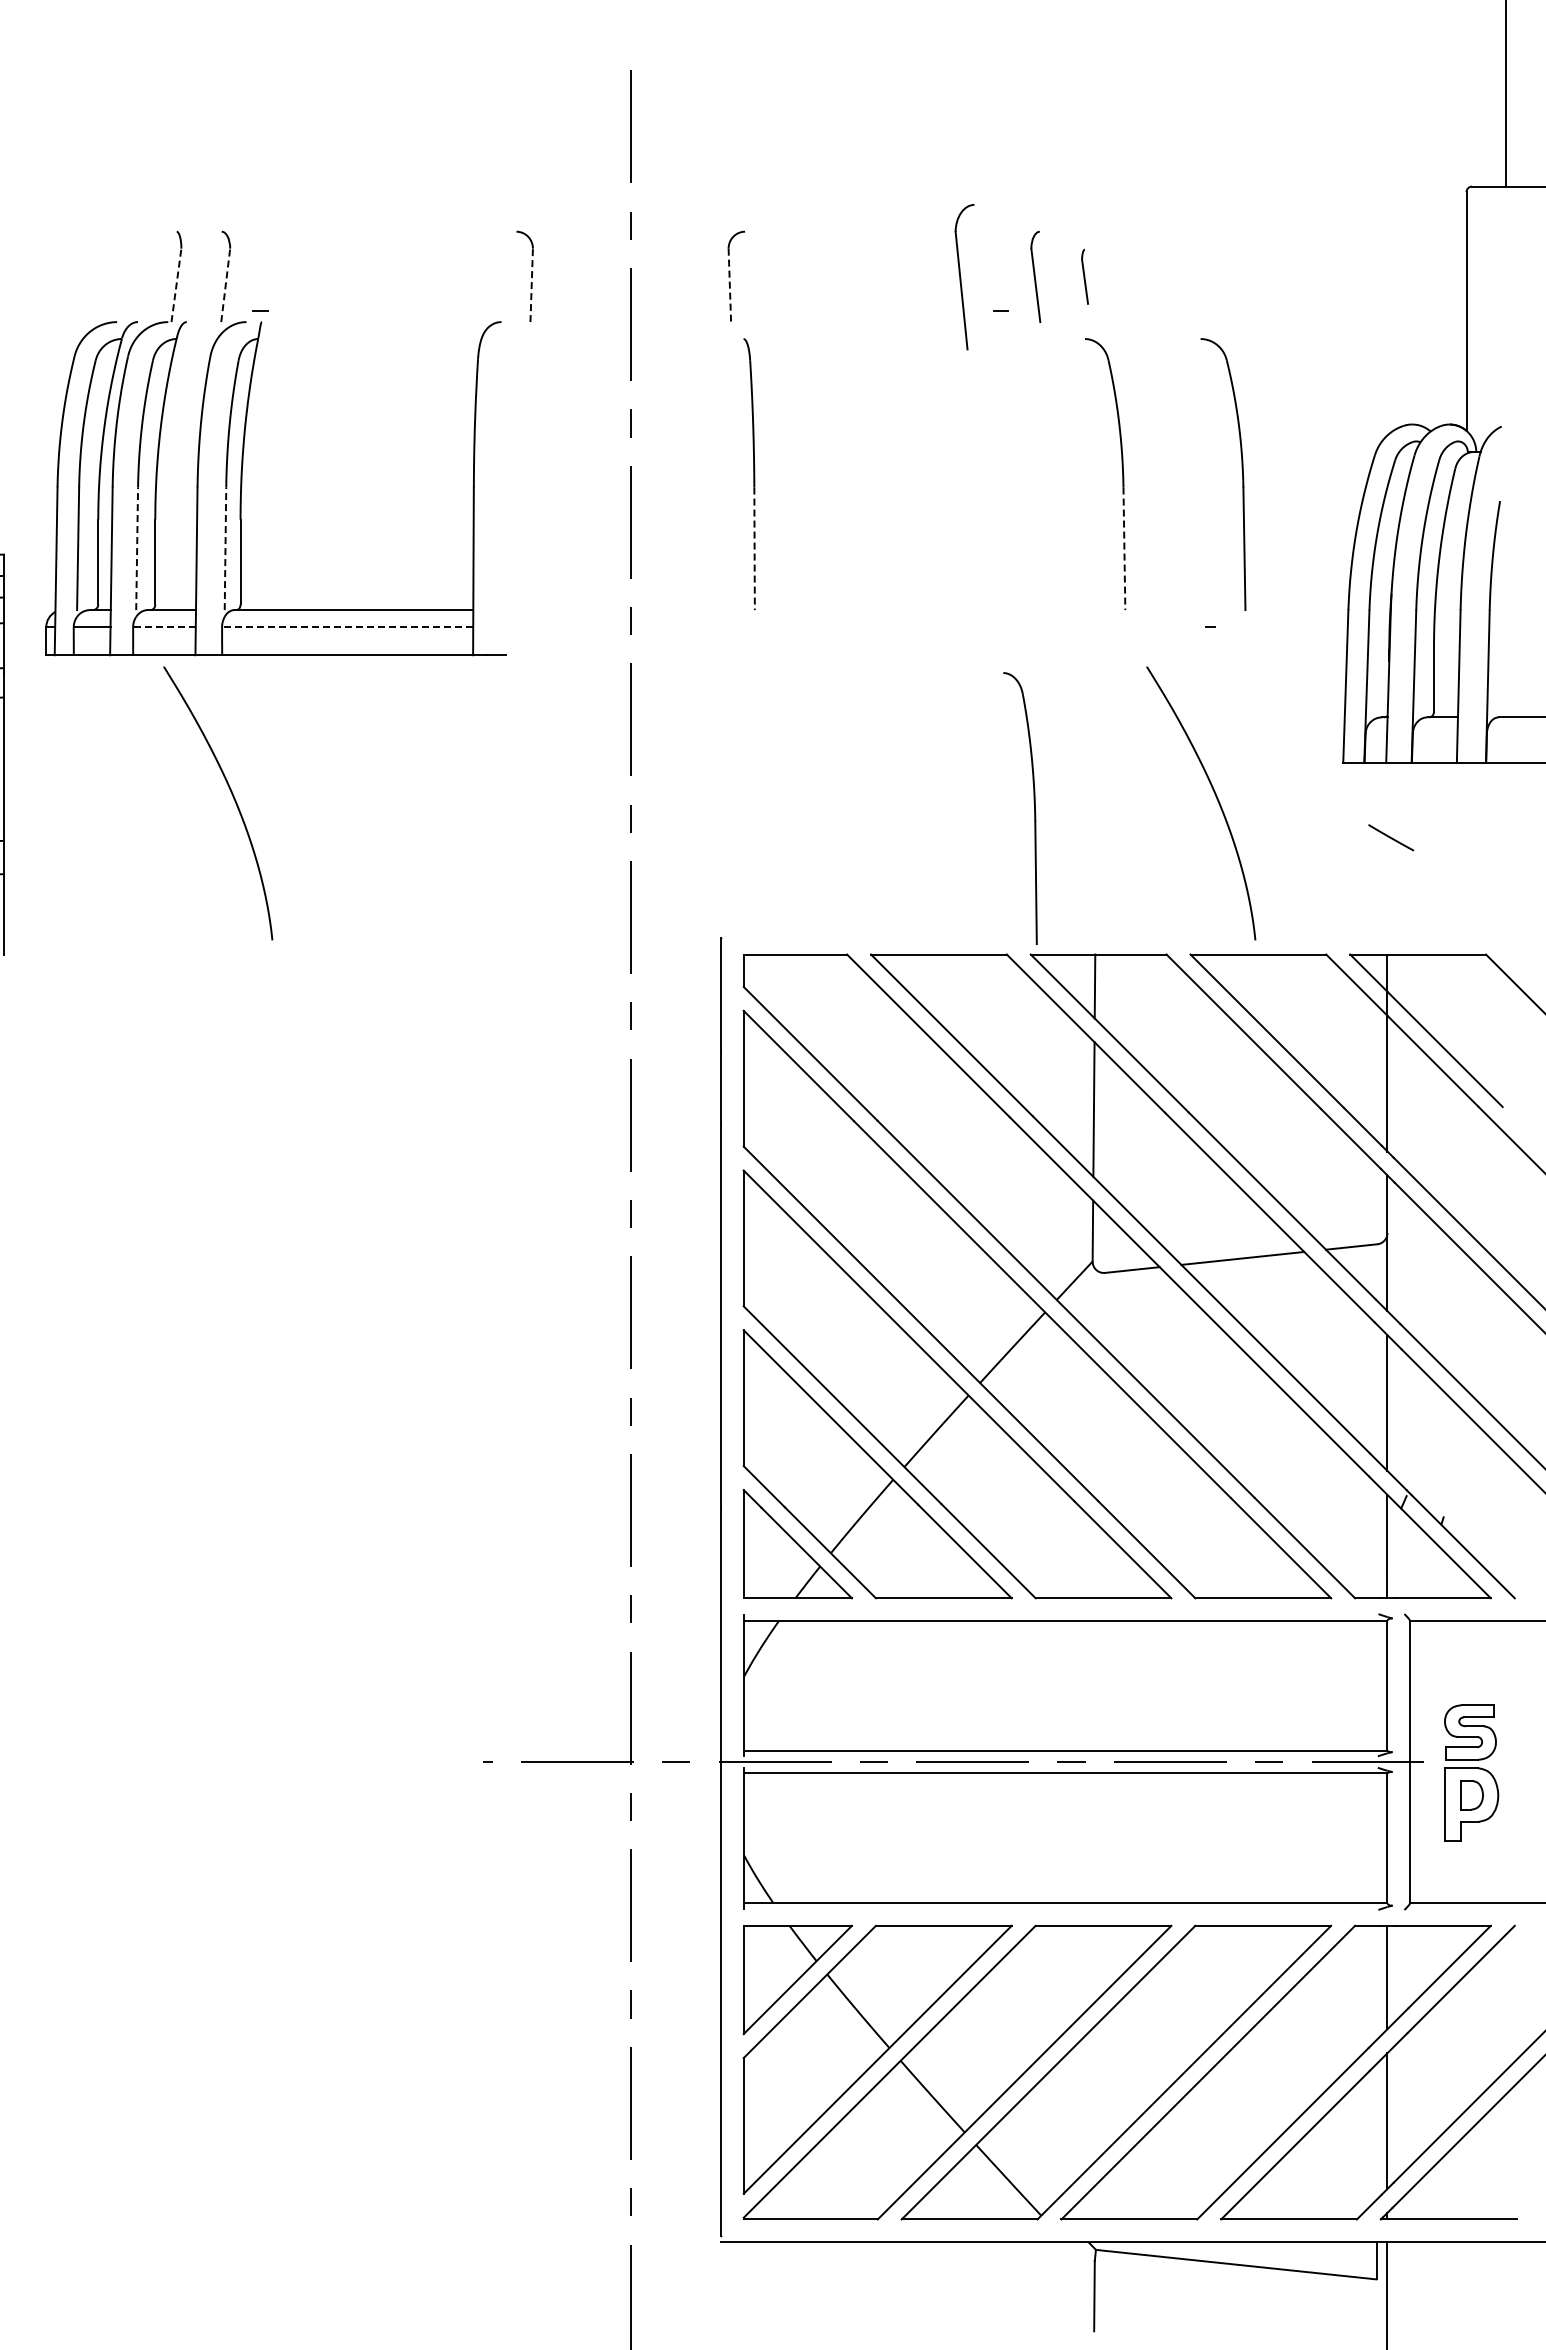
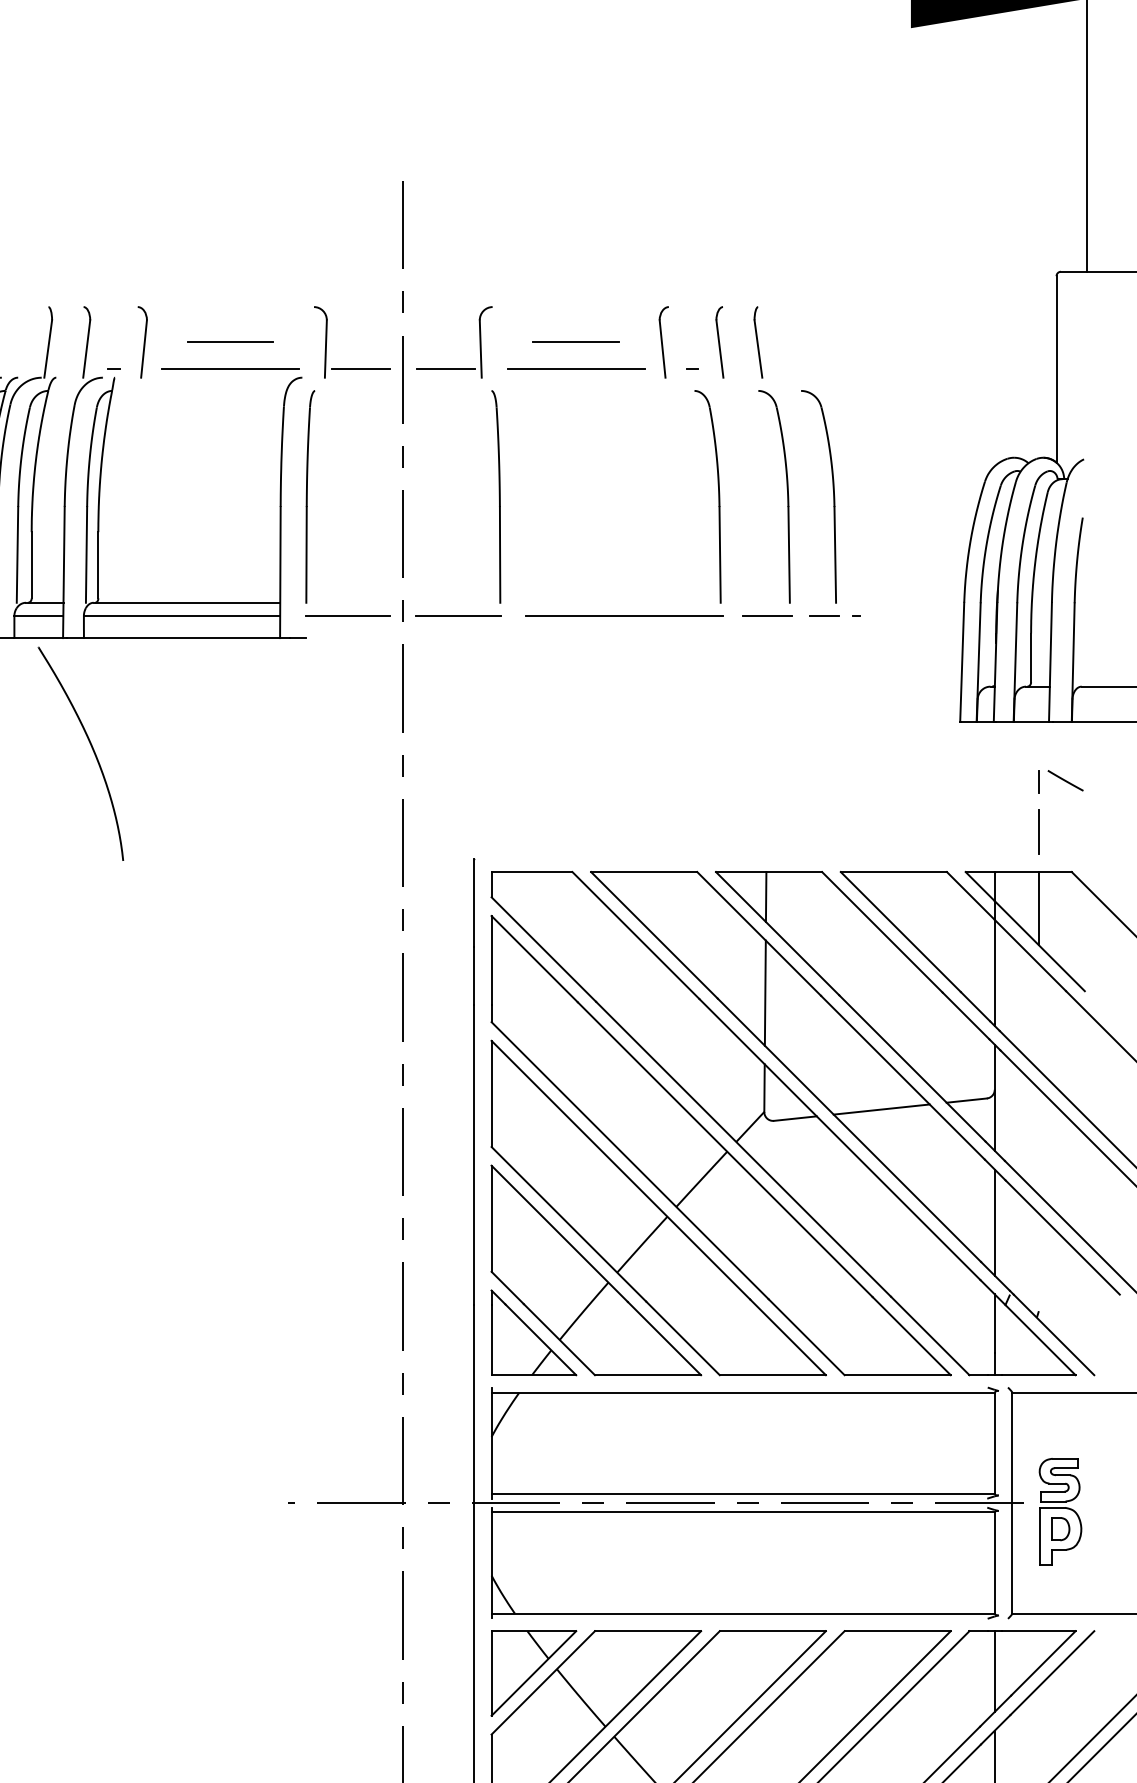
part: (297, 276) -> (142, 342), added
line: (409, 276) -> (230, 342), added
line: (851, 276) -> (575, 342), added
part: (963, 276) -> (663, 342), size x0.62
part: (1084, 276) -> (757, 342), size x1.67
line: (176, 284) -> (48, 348), dashed -> solid
line: (225, 285) -> (86, 349), dashed -> solid
line: (531, 285) -> (325, 349), dashed -> solid
line: (729, 285) -> (480, 349), dashed -> solid
line: (409, 310) -> (230, 368), added
line: (576, 310) -> (360, 368), added
line: (684, 310) -> (445, 368), added
line: (851, 310) -> (575, 368), added
part: (1241, 469) -> (832, 492), moved
part: (511, 474) -> (310, 496), added
line: (137, 548) -> (17, 554), dashed -> solid
line: (225, 548) -> (86, 554), dashed -> solid
line: (754, 549) -> (500, 555), dashed -> solid
line: (1124, 549) -> (789, 555), dashed -> solid
line: (163, 627) -> (38, 616), dashed -> solid
line: (347, 627) -> (181, 616), dashed -> solid
line: (559, 627) -> (347, 616), added
line: (701, 627) -> (458, 616), added
line: (913, 627) -> (624, 616), added
line: (1096, 627) -> (767, 616), added
line: (1169, 627) -> (824, 616), added
curve: (1216, 799) -> (861, 750), removed
part: (1034, 808) -> (718, 496), moved
line: (1390, 837) -> (1065, 780), moved
line: (1443, 838) -> (1038, 781), added
line: (1443, 903) -> (1038, 832), added
line: (1443, 1001) -> (1038, 908), added

